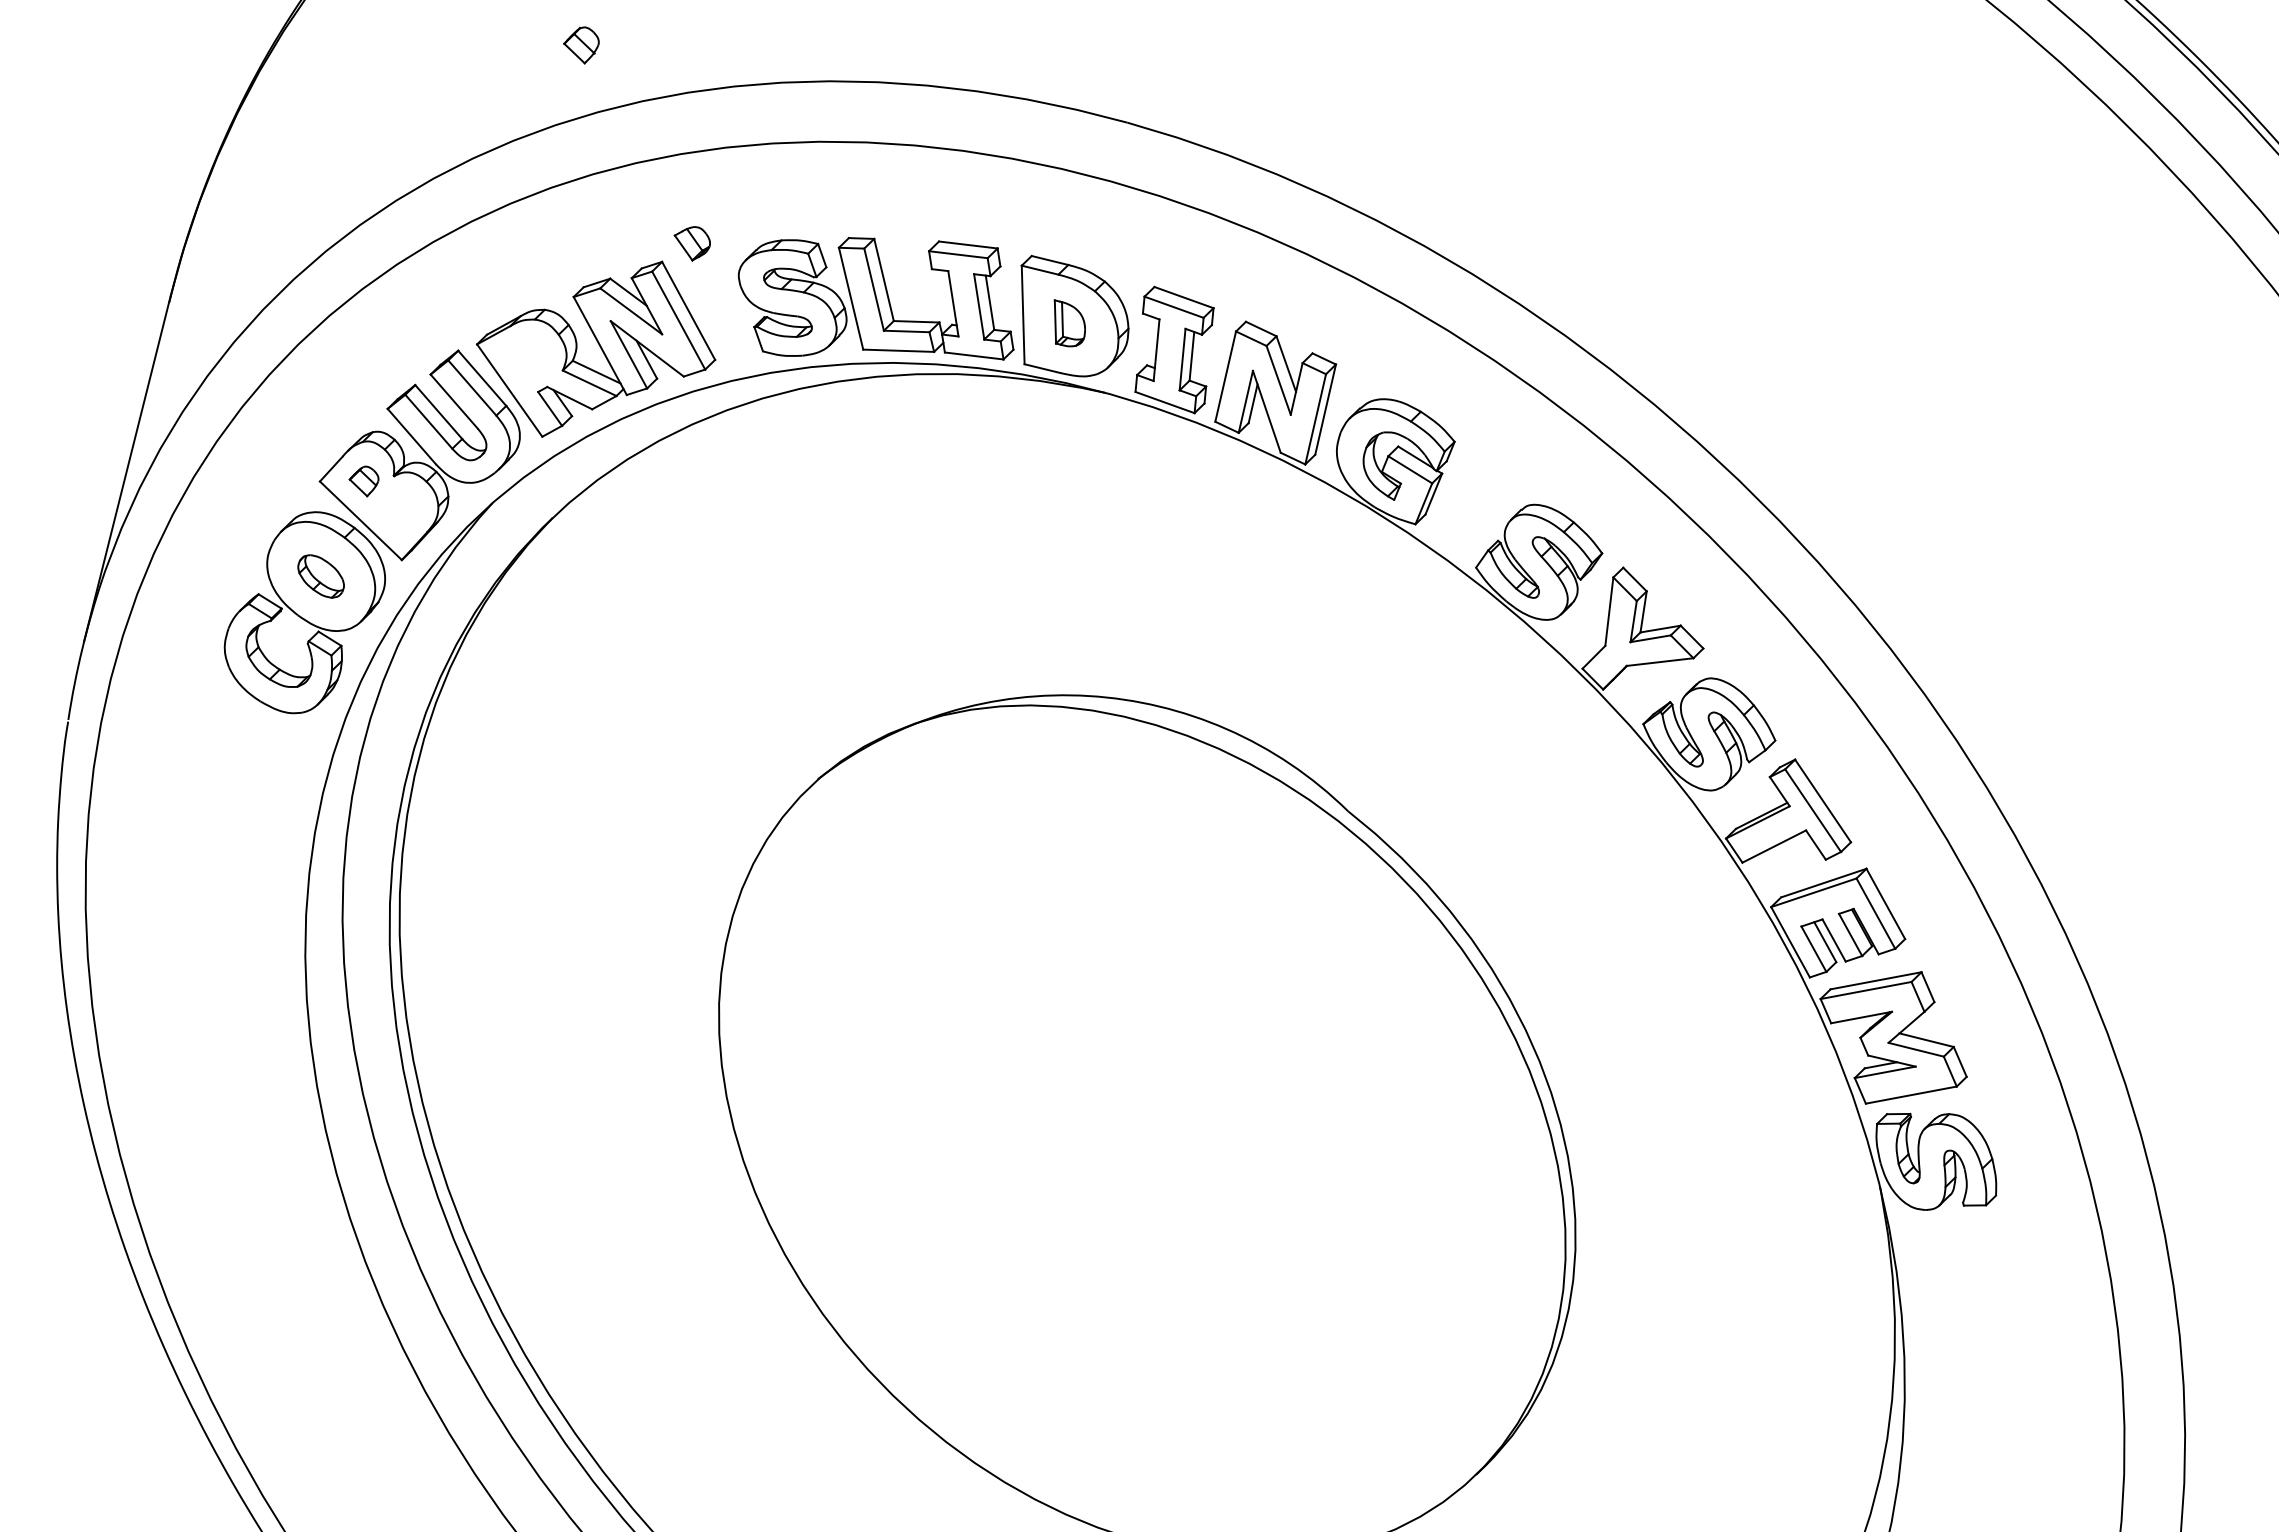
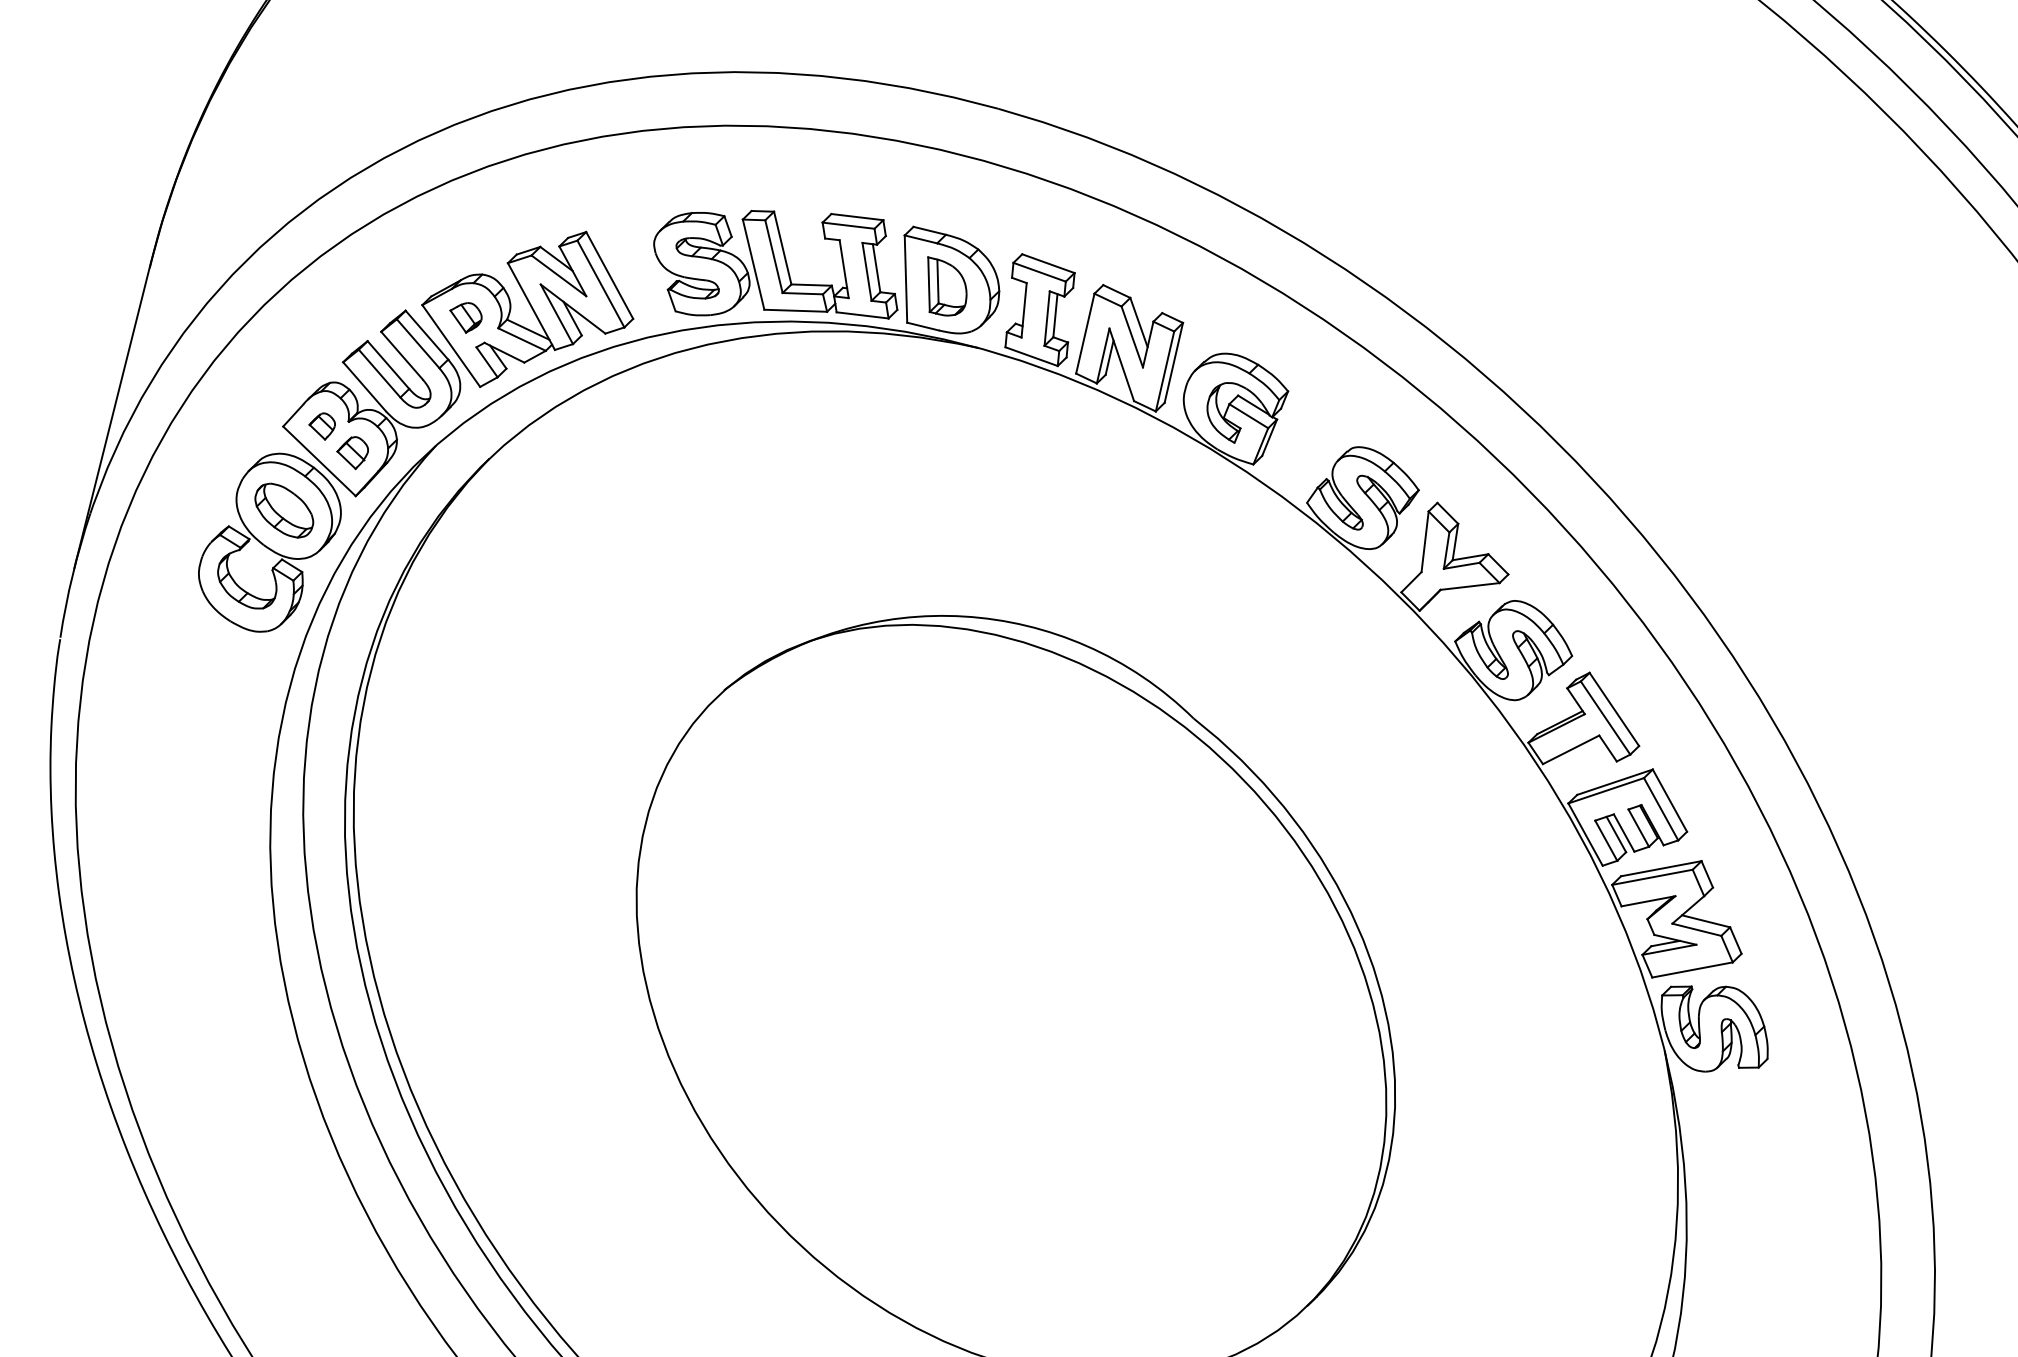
part: (581, 45) -> (352, 453), moved
part: (691, 243) -> (465, 317), moved
part: (1069, 323) -> (947, 286), size x1.43
part: (320, 576) -> (283, 510), size x1.43

